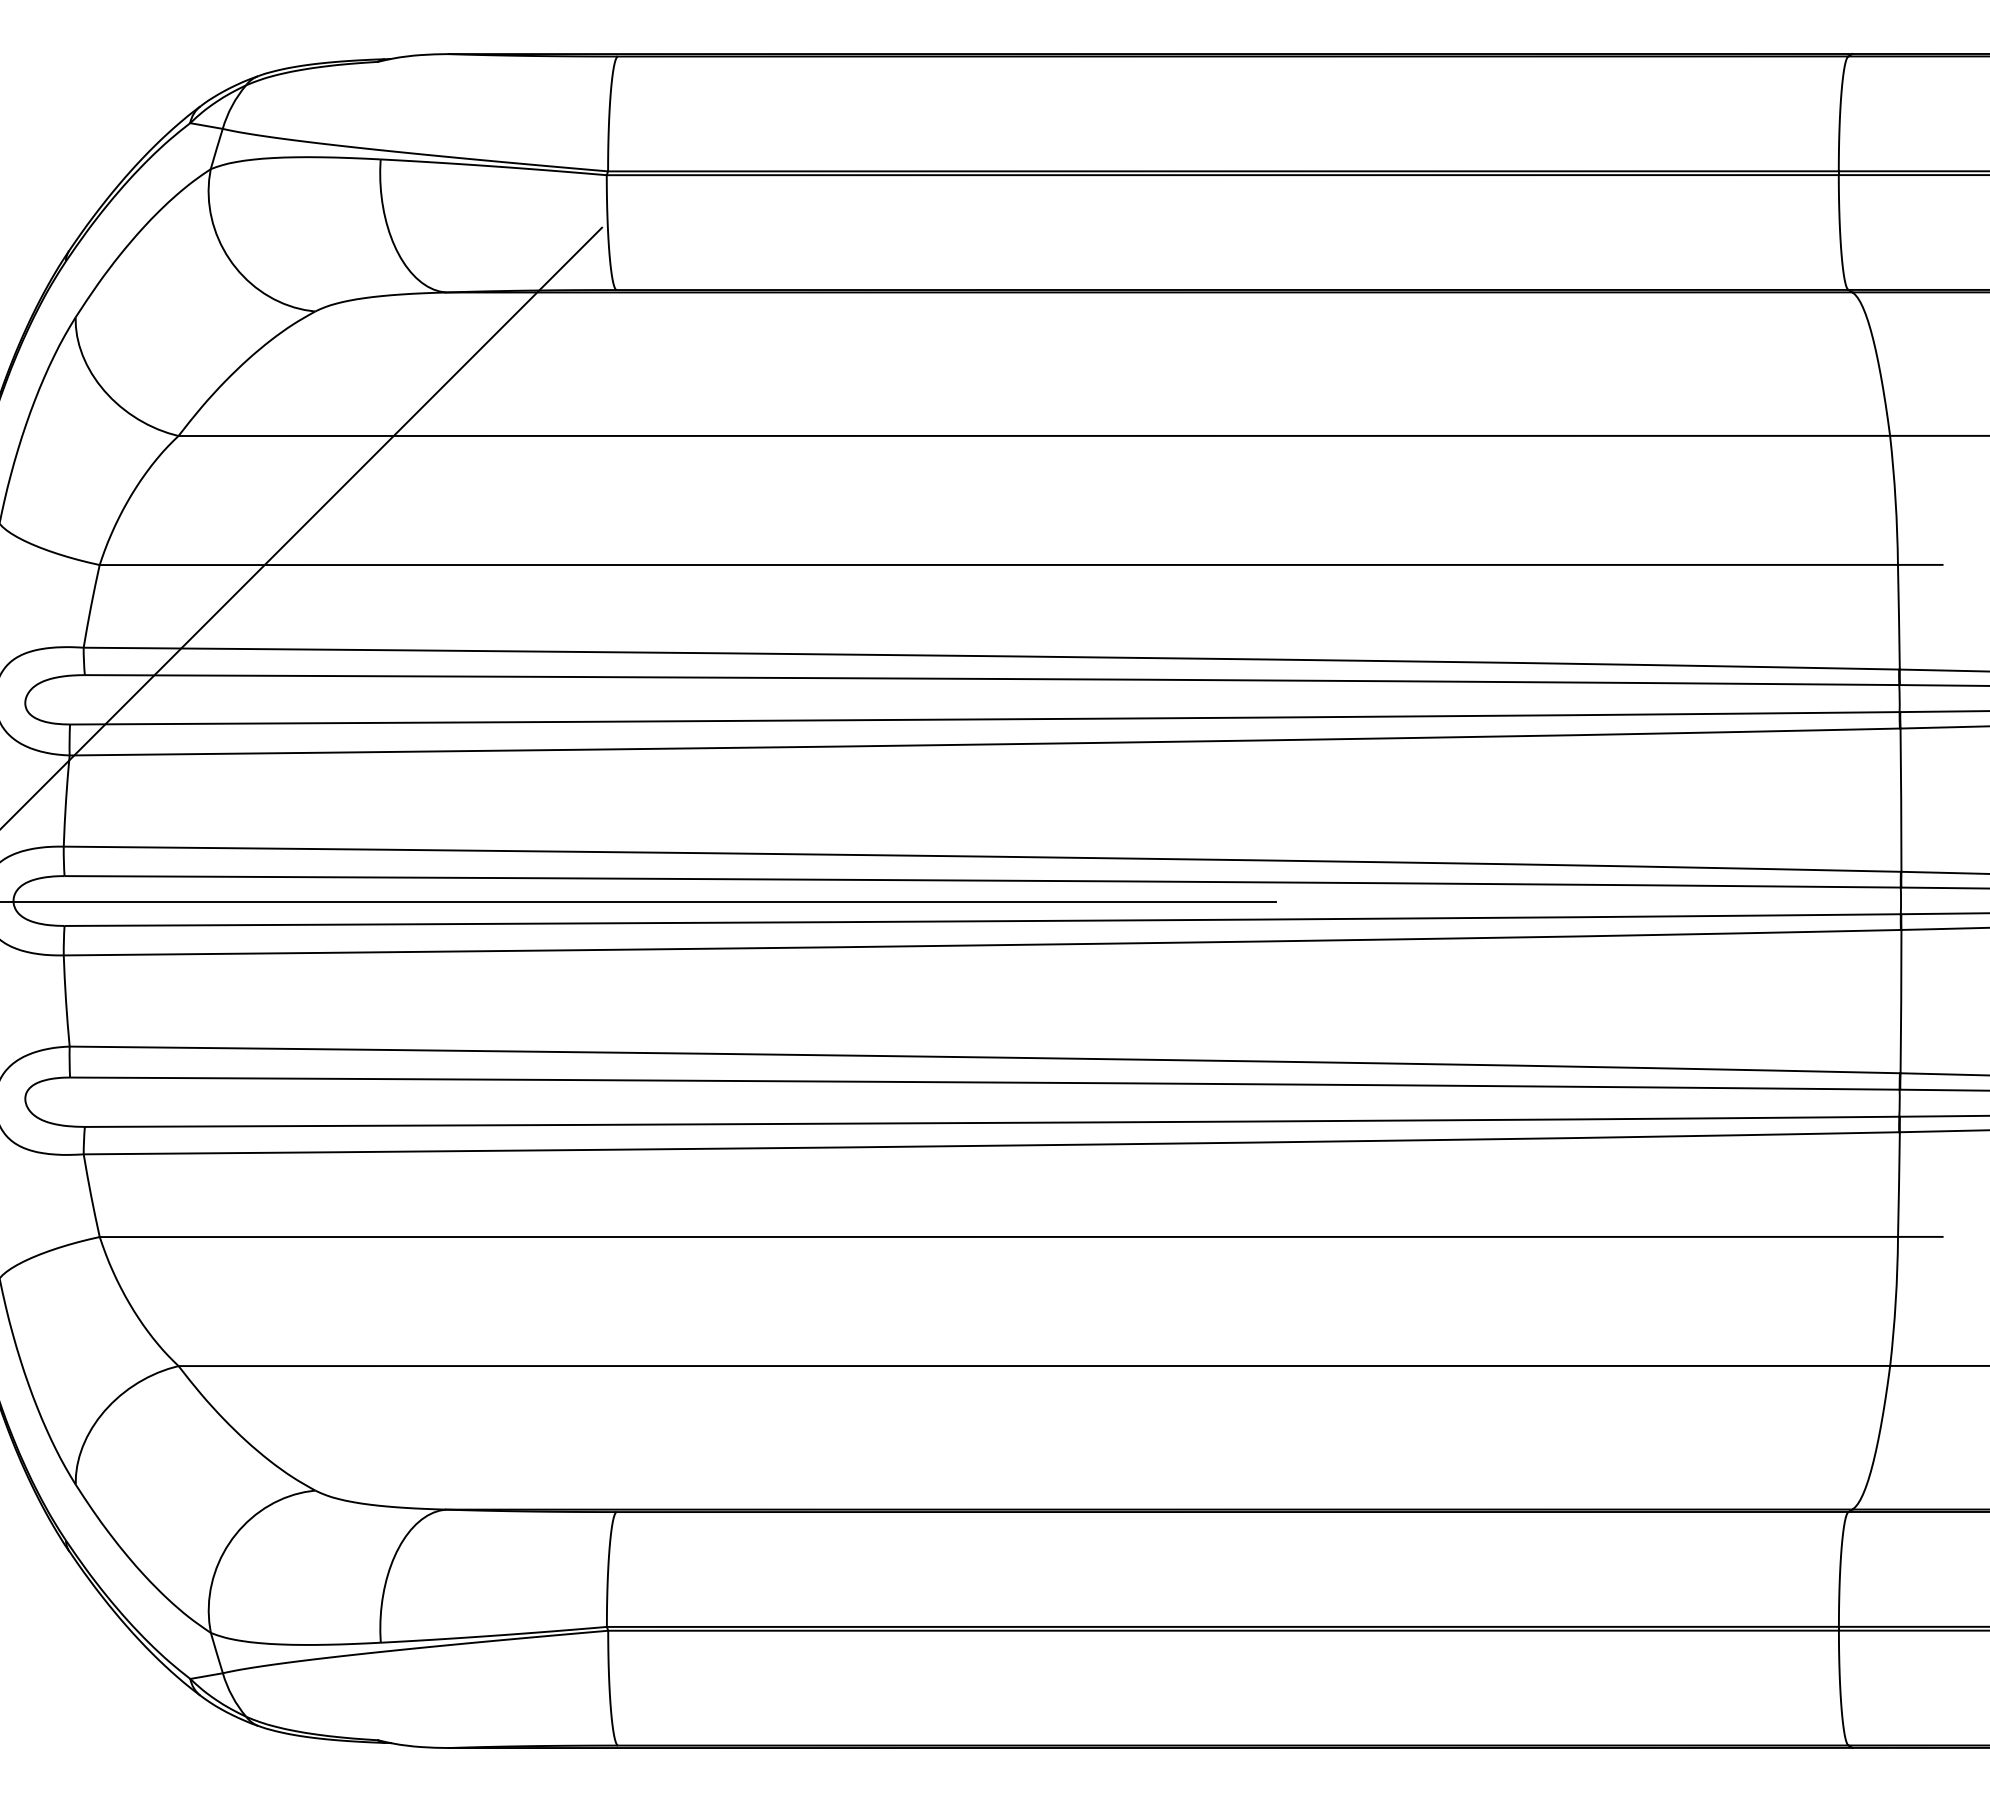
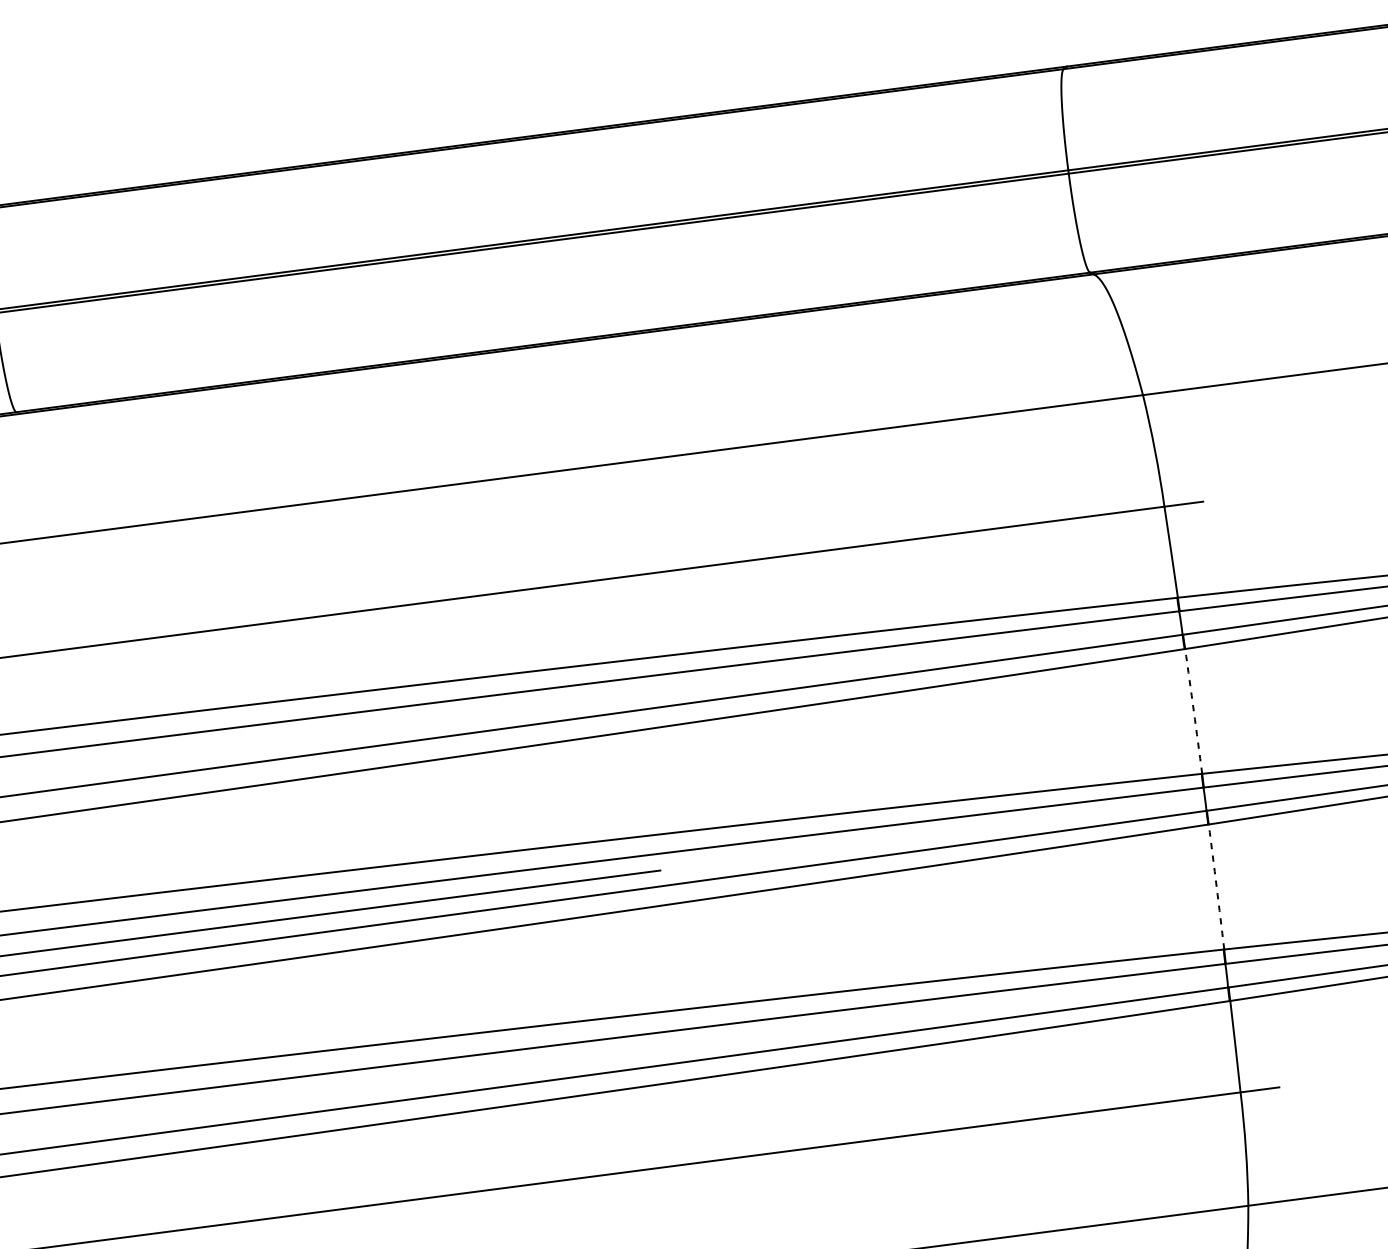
arc: (1901, 800) -> (1194, 711), solid -> dashed
arc: (1901, 1001) -> (1216, 886), solid -> dashed

